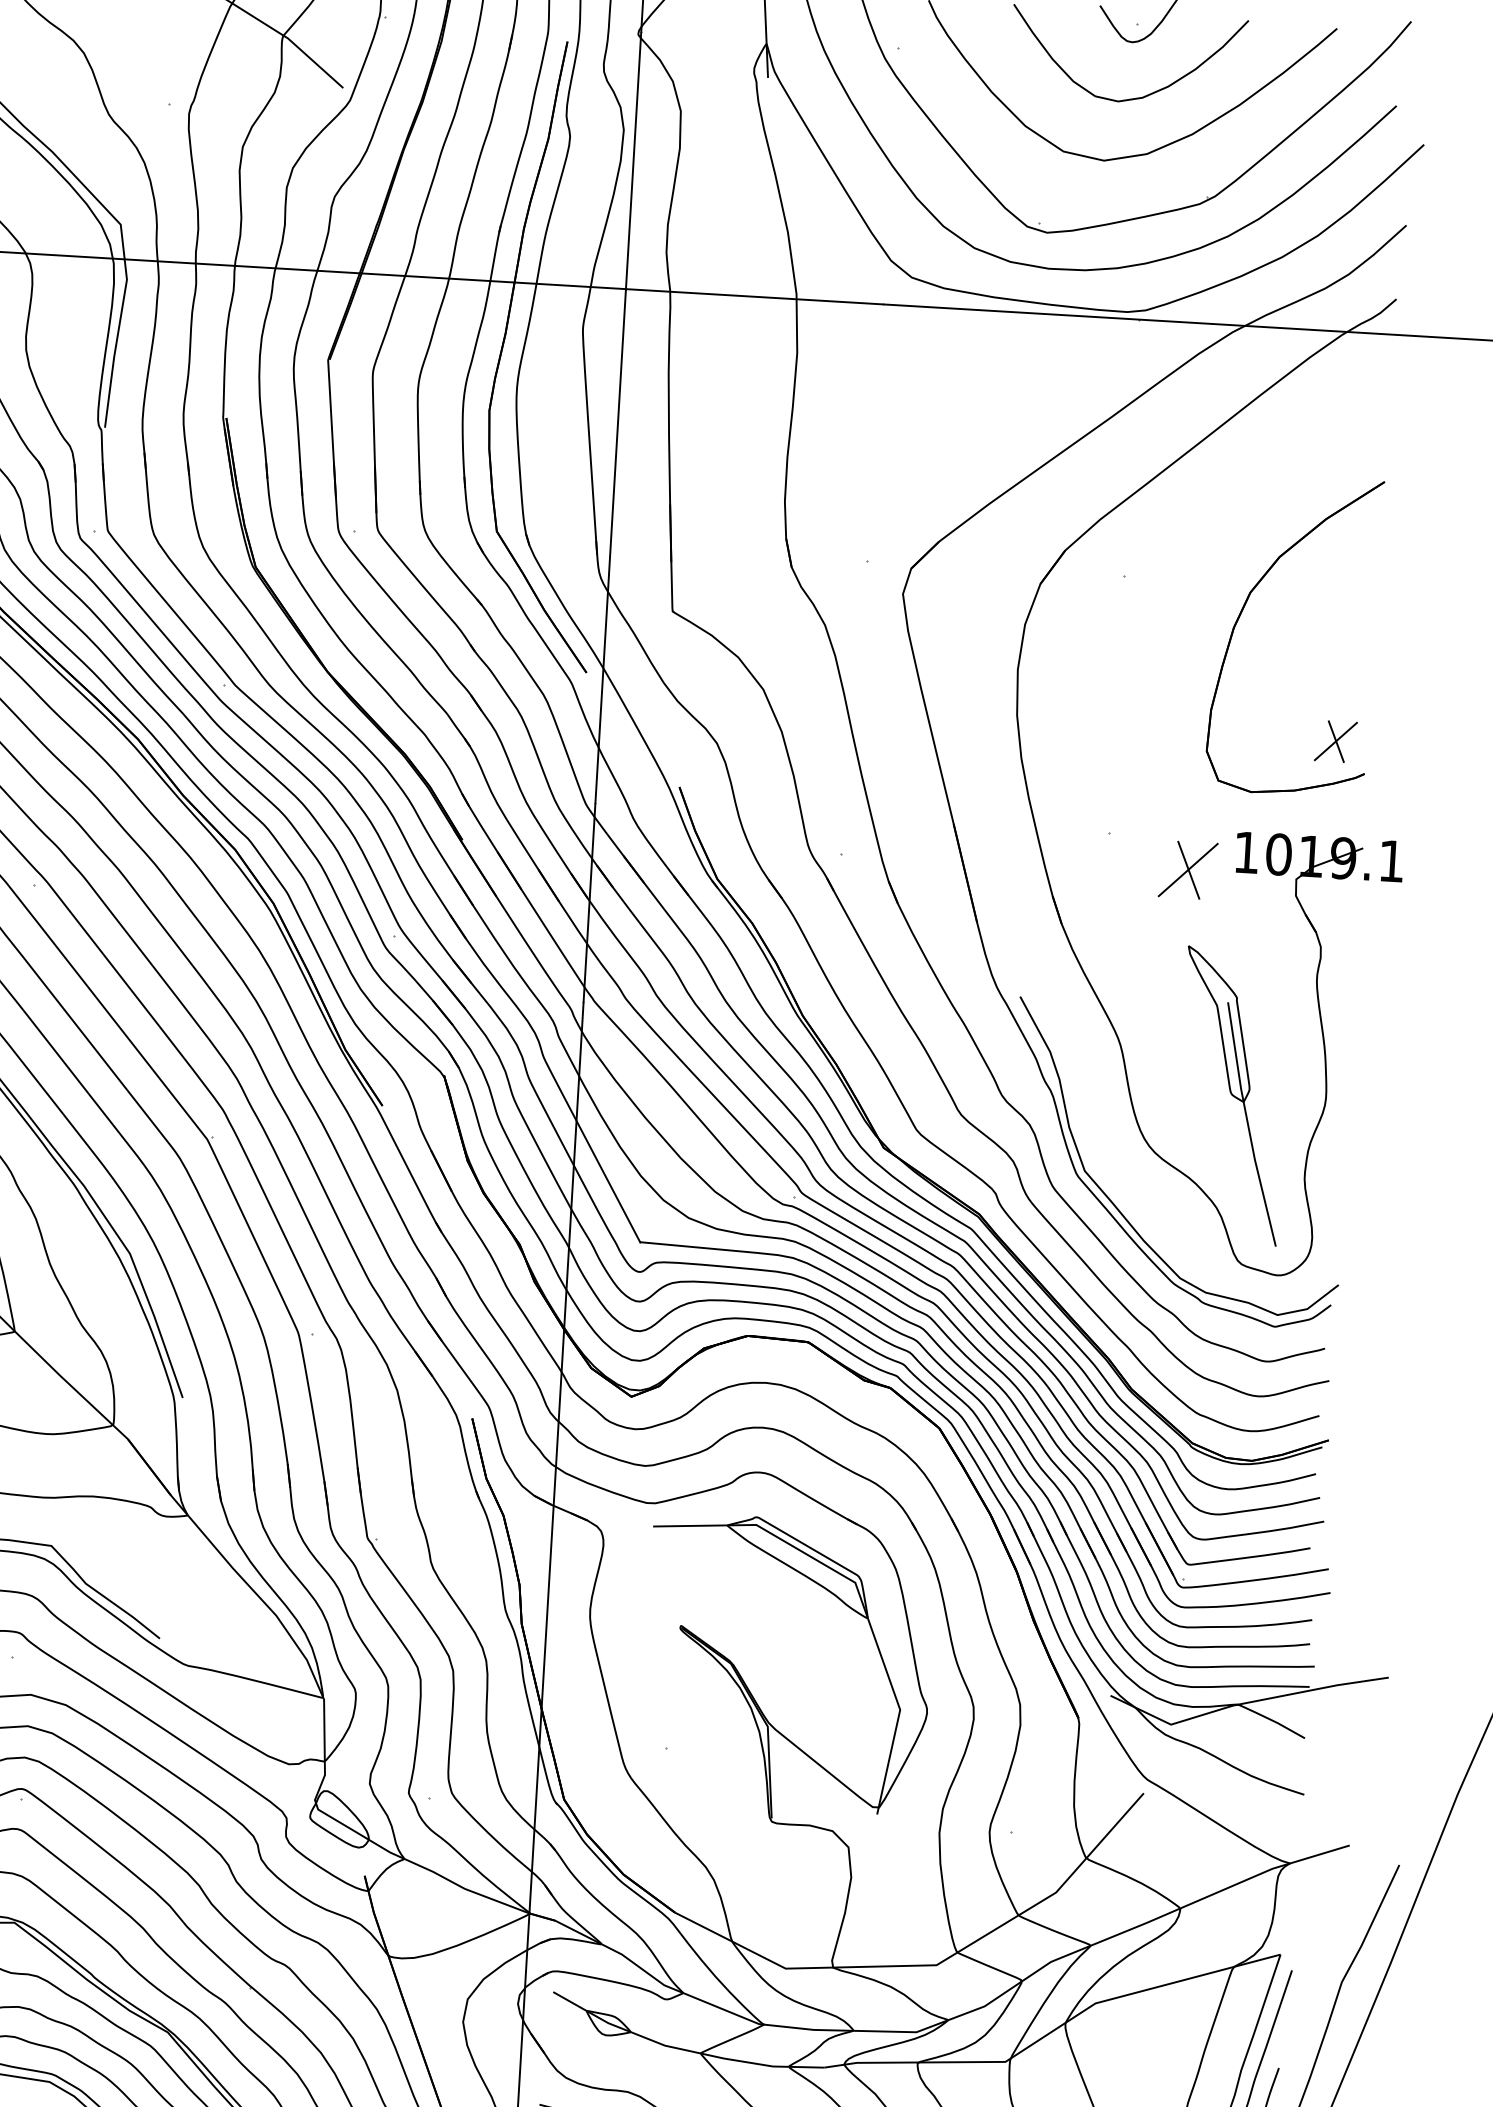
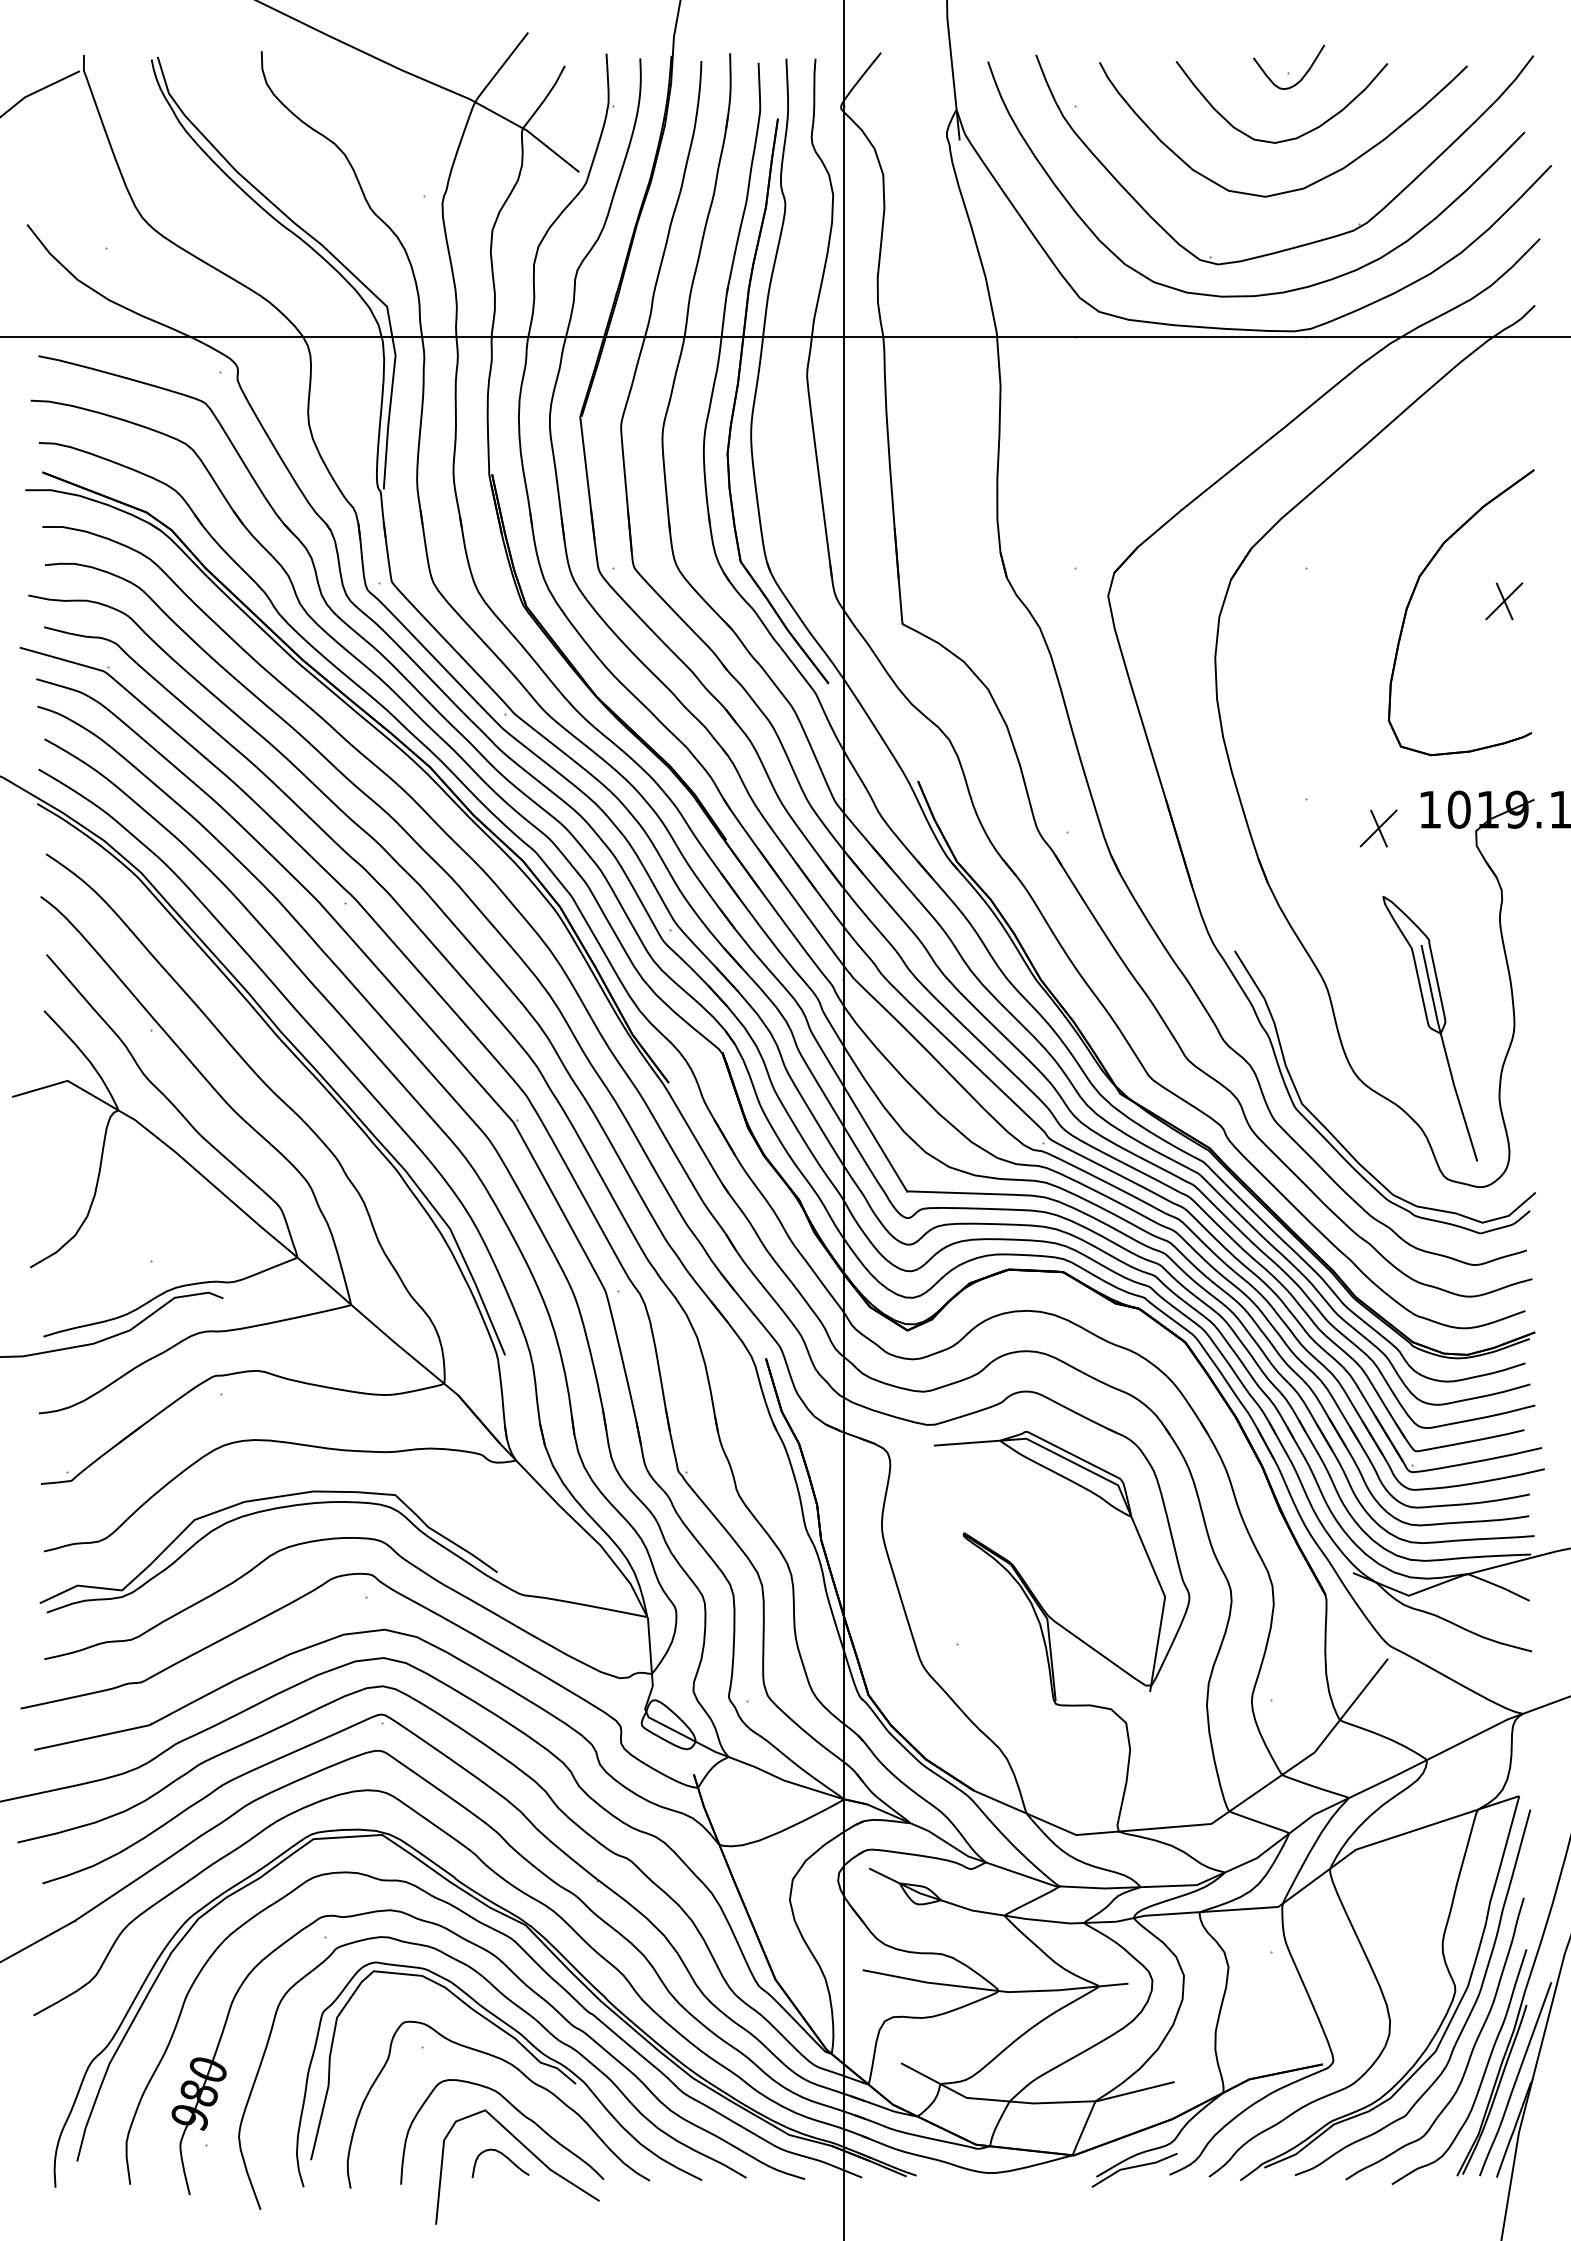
part: (1336, 741) -> (1504, 601), moved
part: (1187, 870) -> (1378, 828), size x0.71

